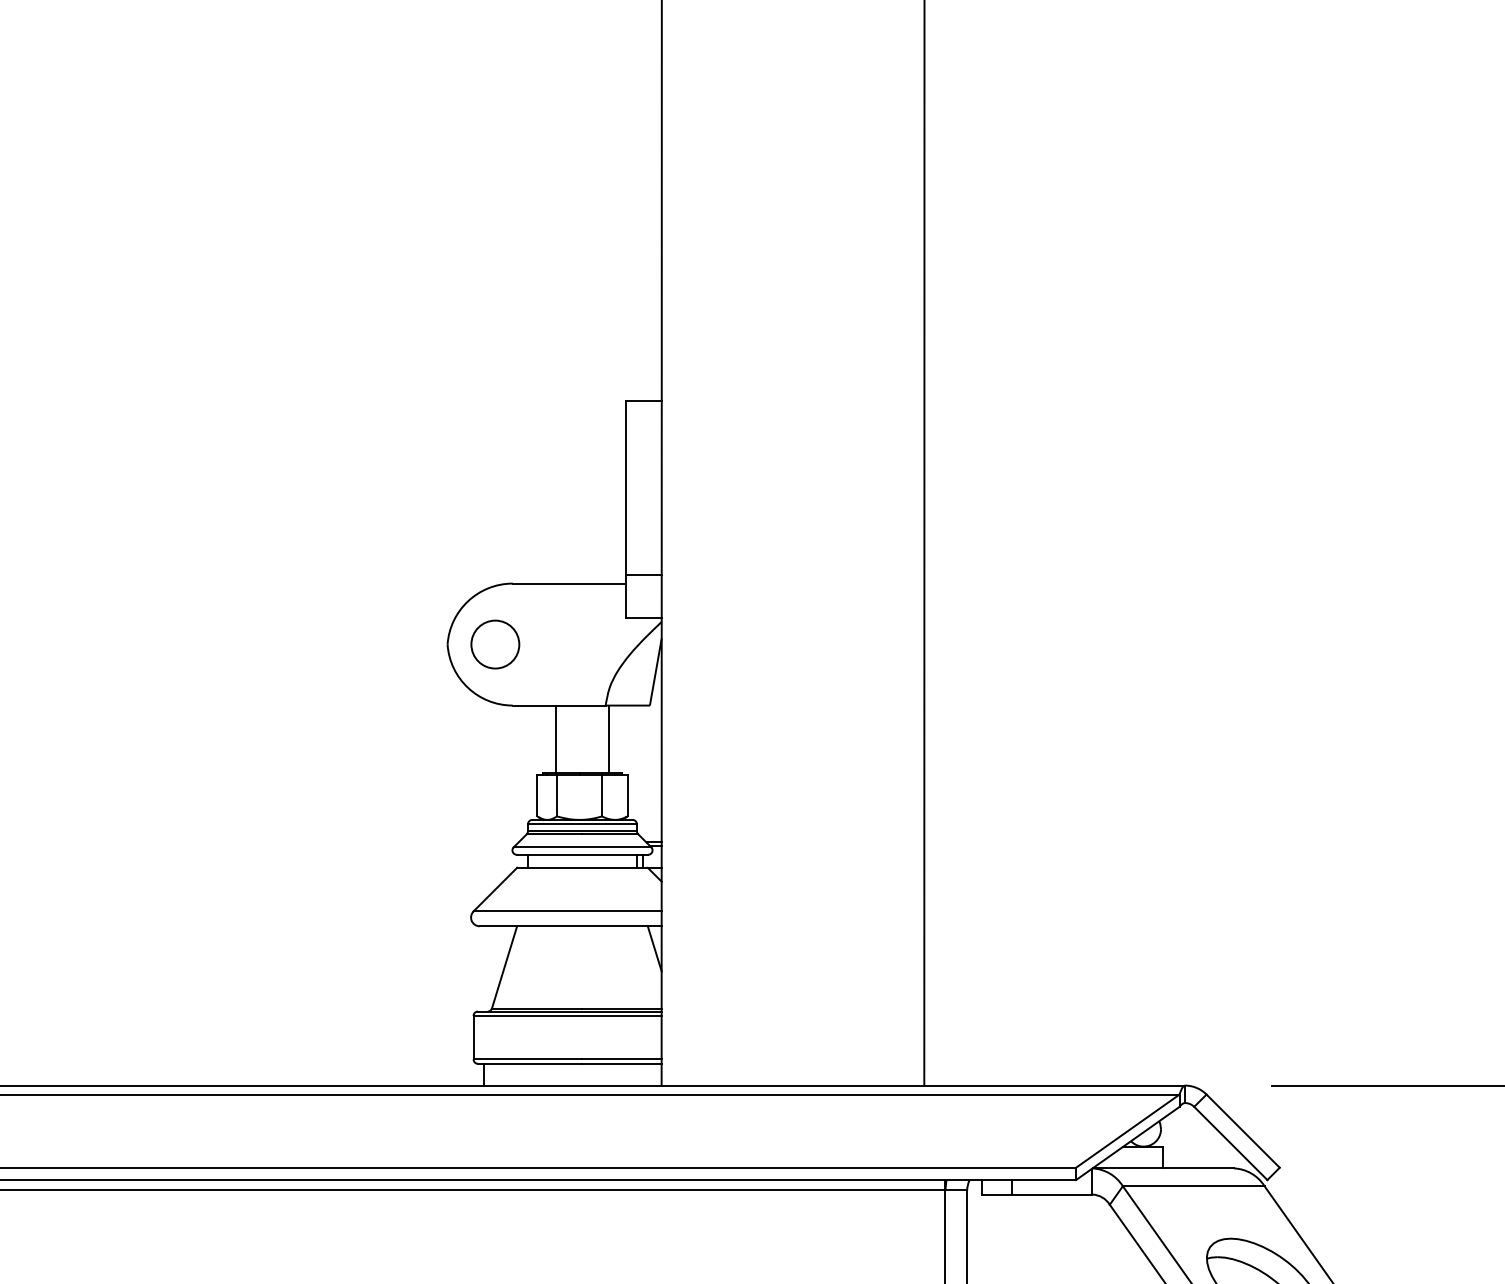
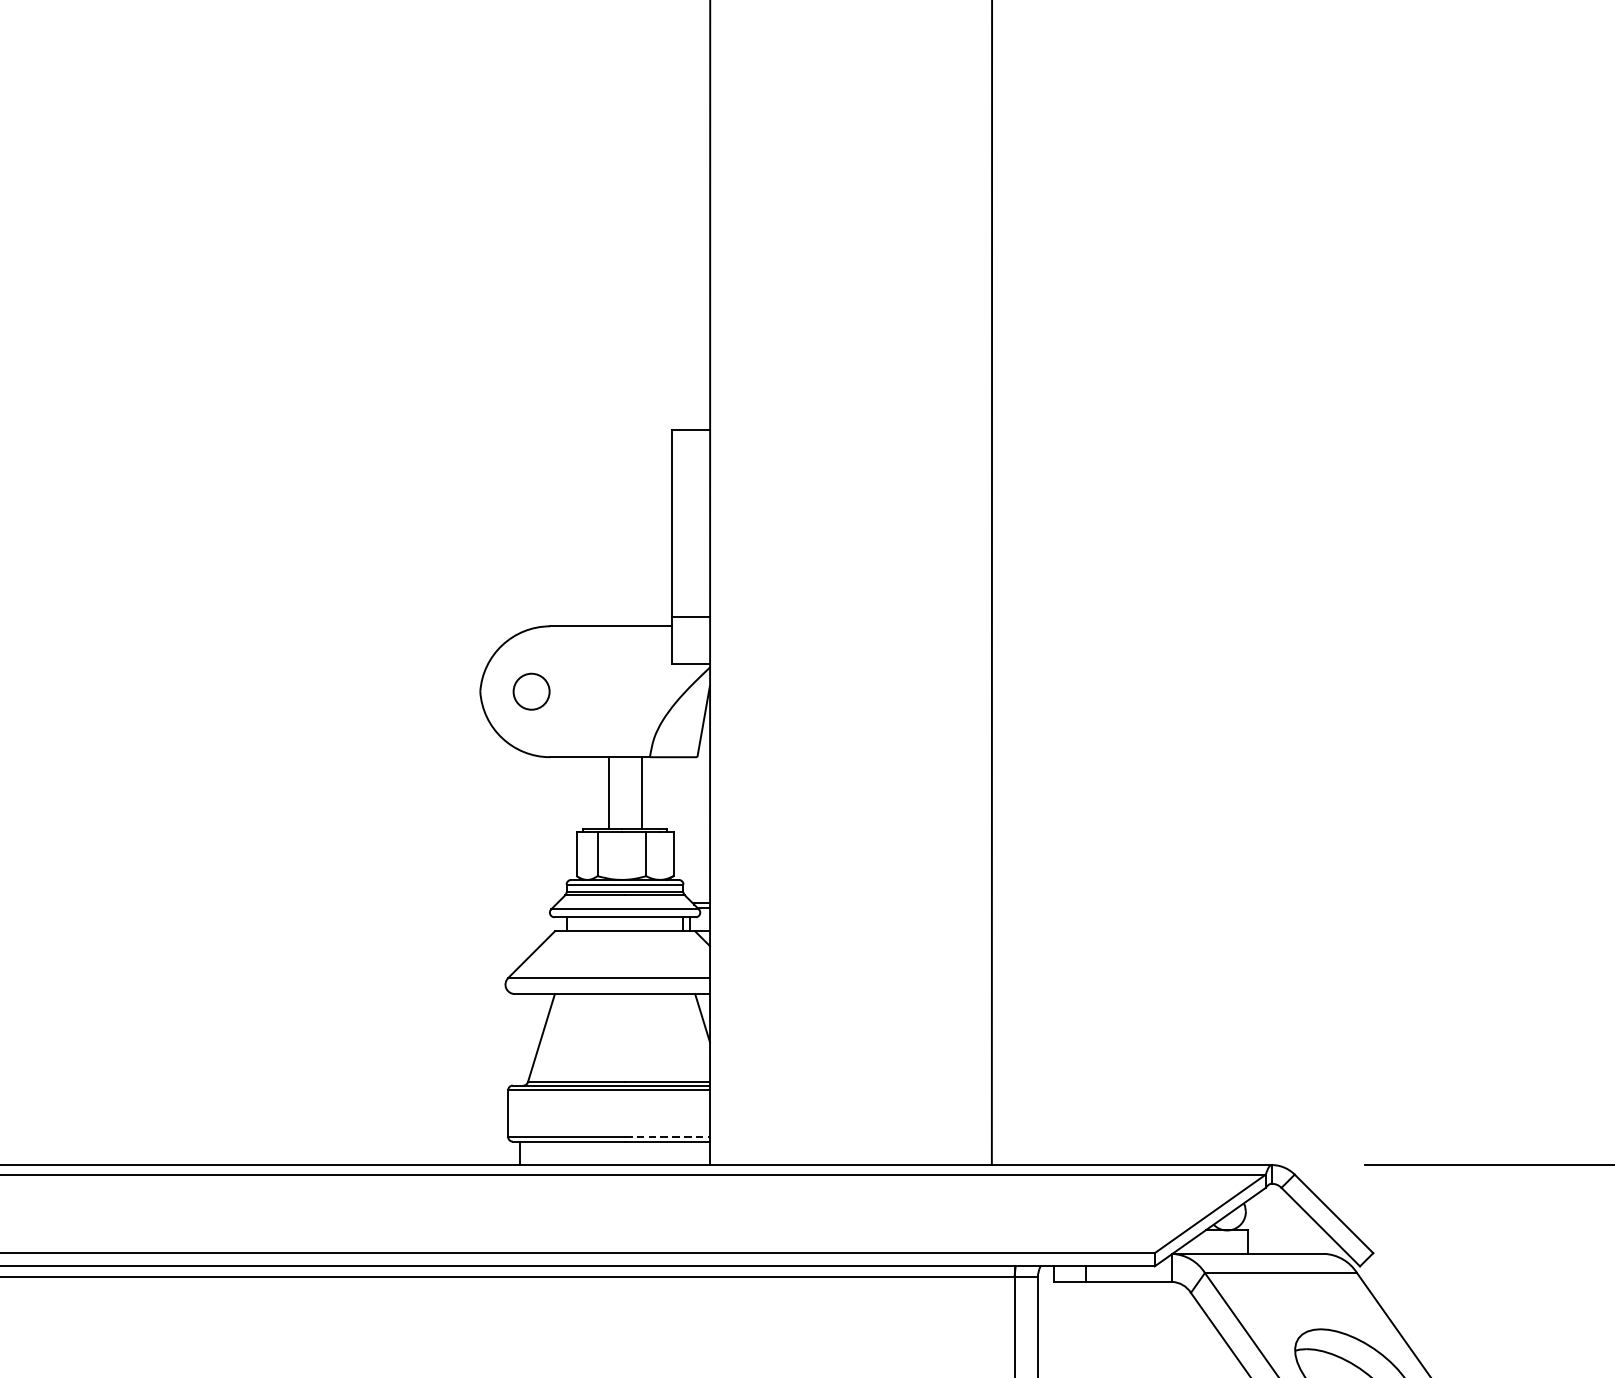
circle: (495, 644) -> (531, 691), size x0.7
line: (556, 738) -> (642, 792), moved
line: (608, 738) -> (608, 792), moved
line: (622, 1059) -> (667, 1137), solid -> dashed

